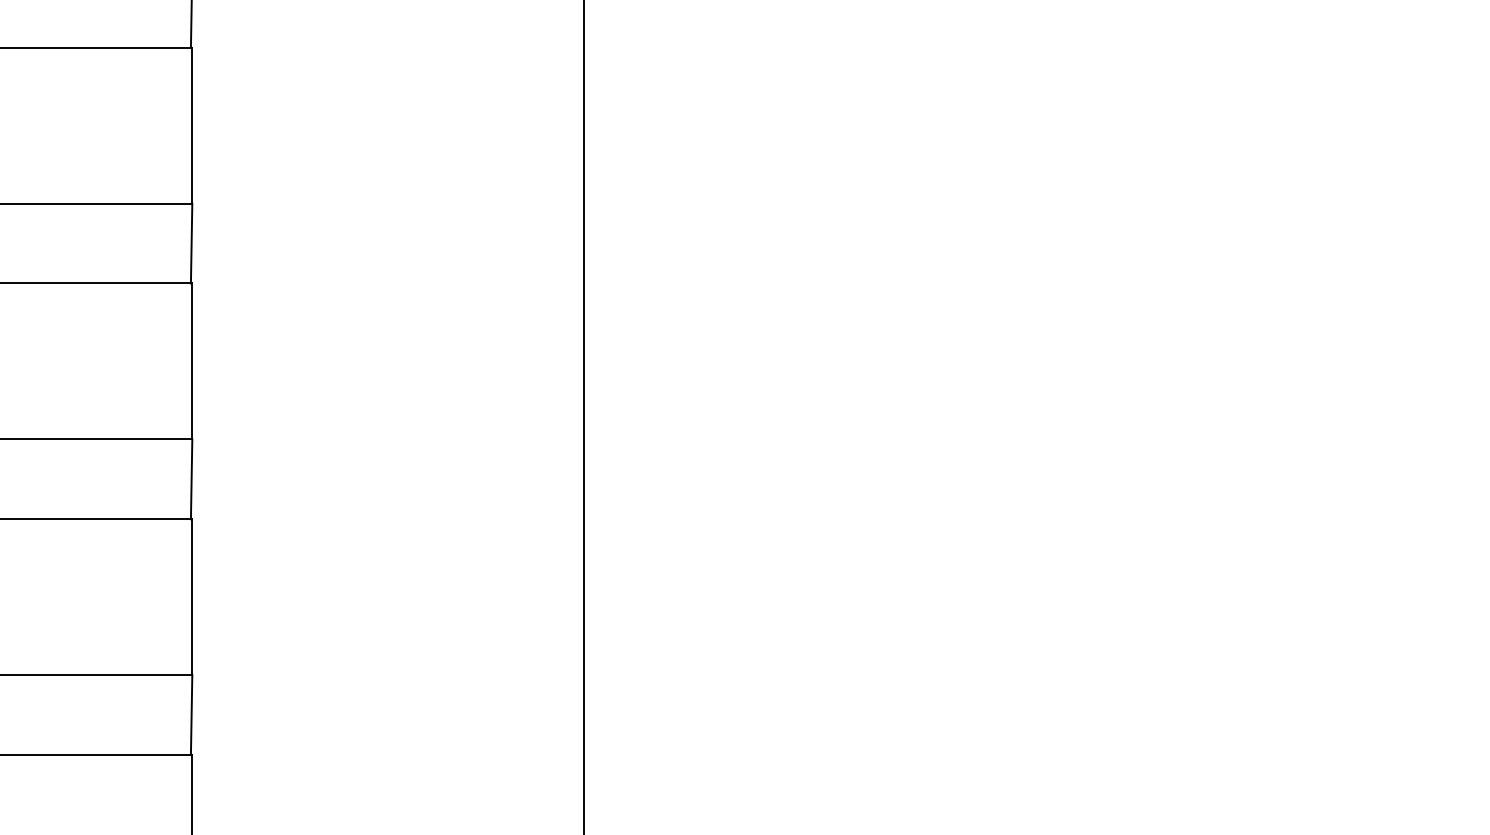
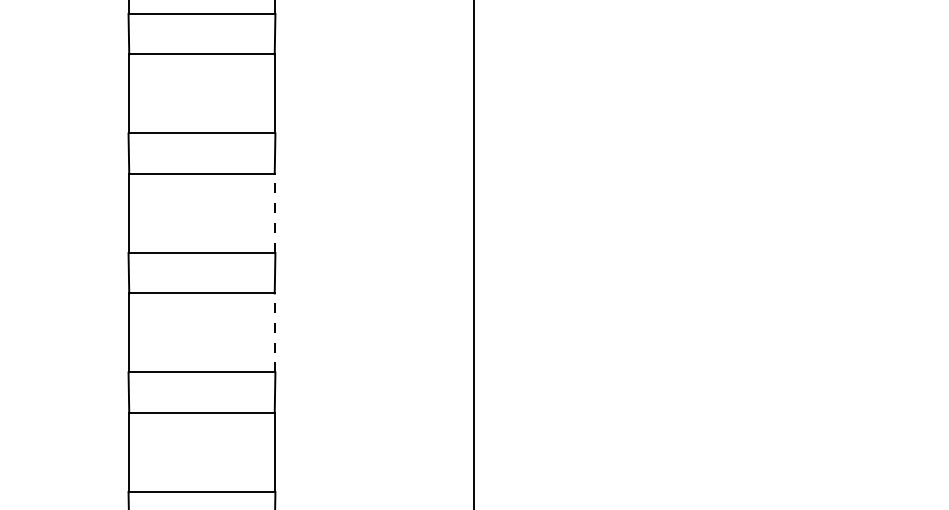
line: (192, 361) -> (275, 213), solid -> dashed
line: (192, 596) -> (275, 332), solid -> dashed

